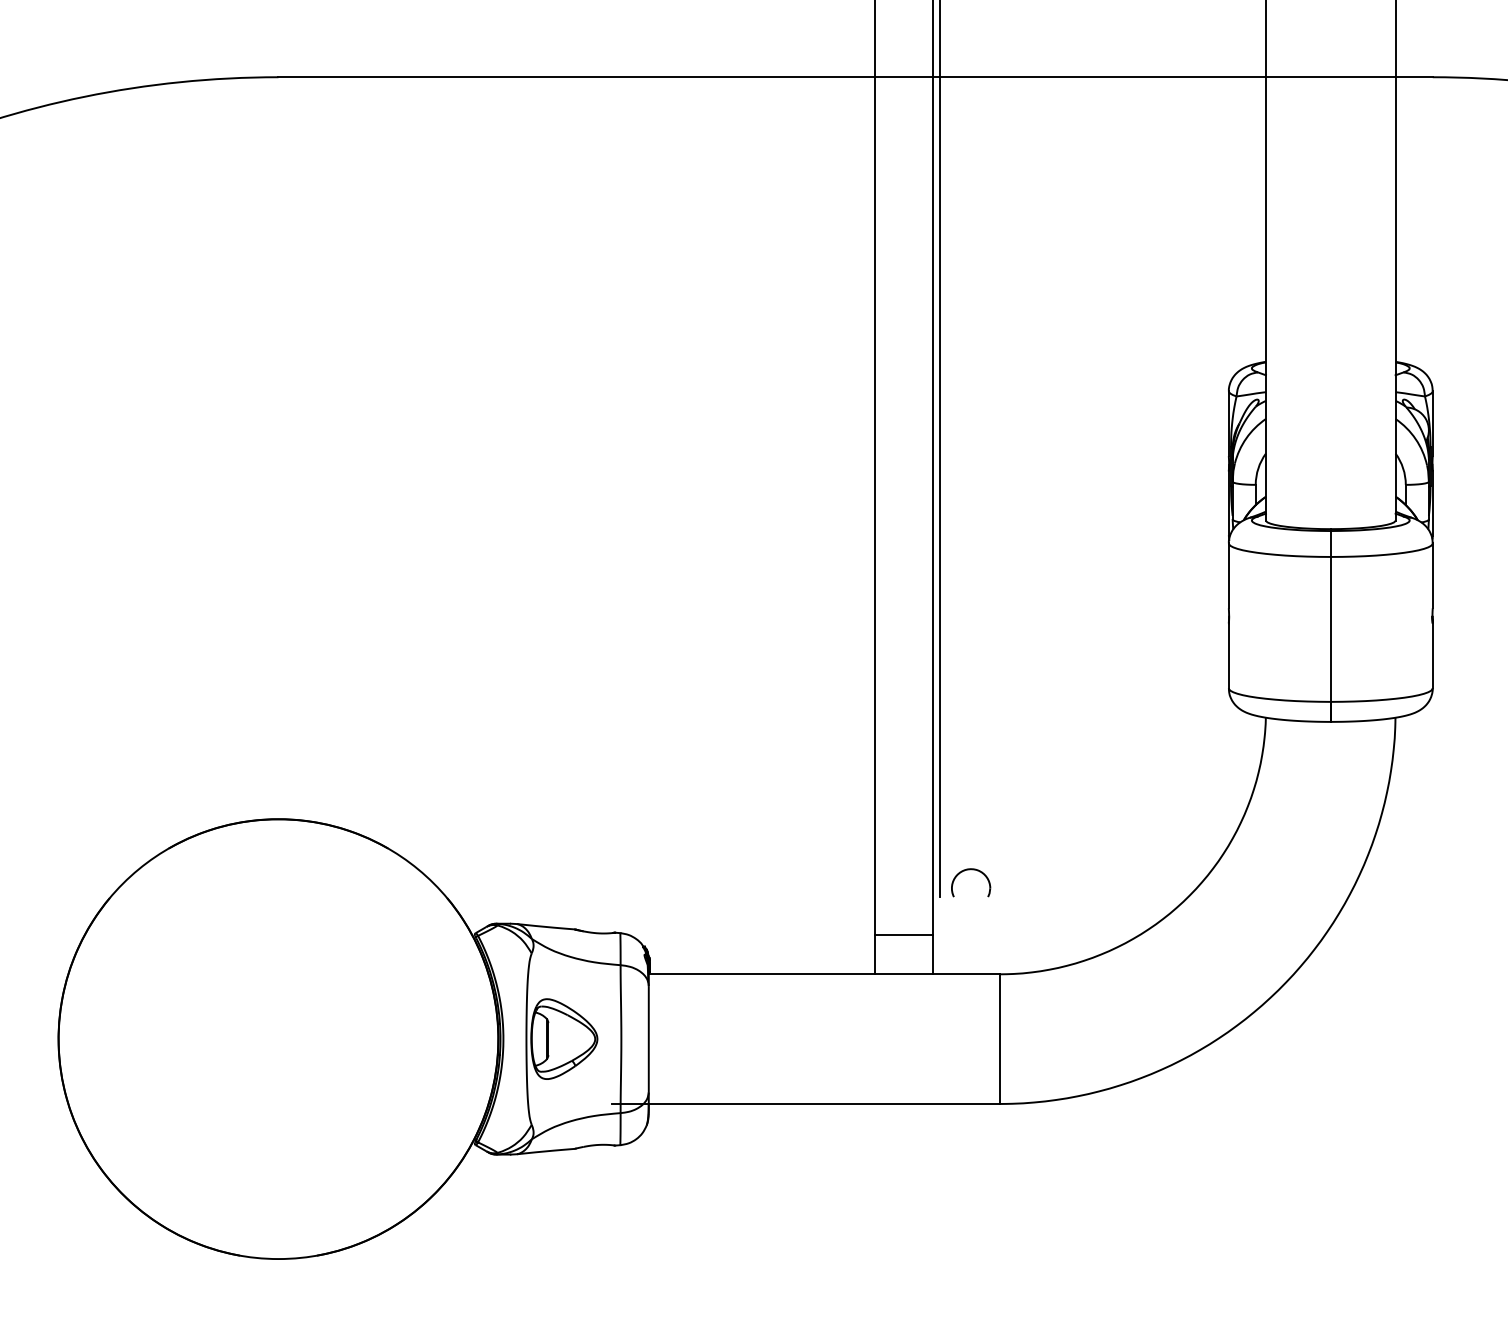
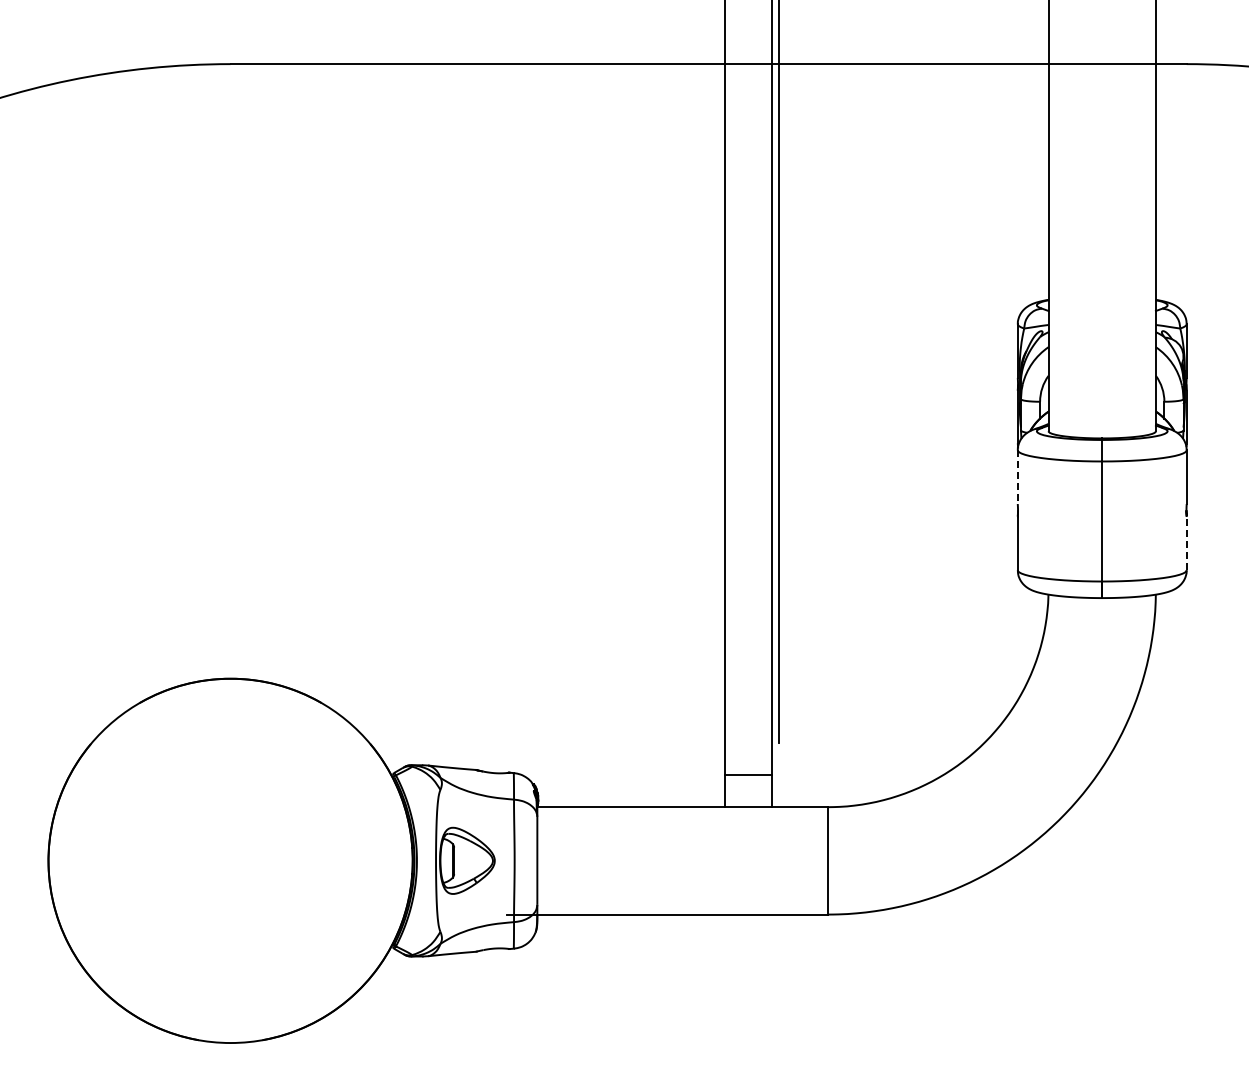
line: (1228, 576) -> (1017, 477), solid -> dashed
line: (1432, 655) -> (1186, 543), solid -> dashed
part: (971, 870) -> (804, 721), removed

